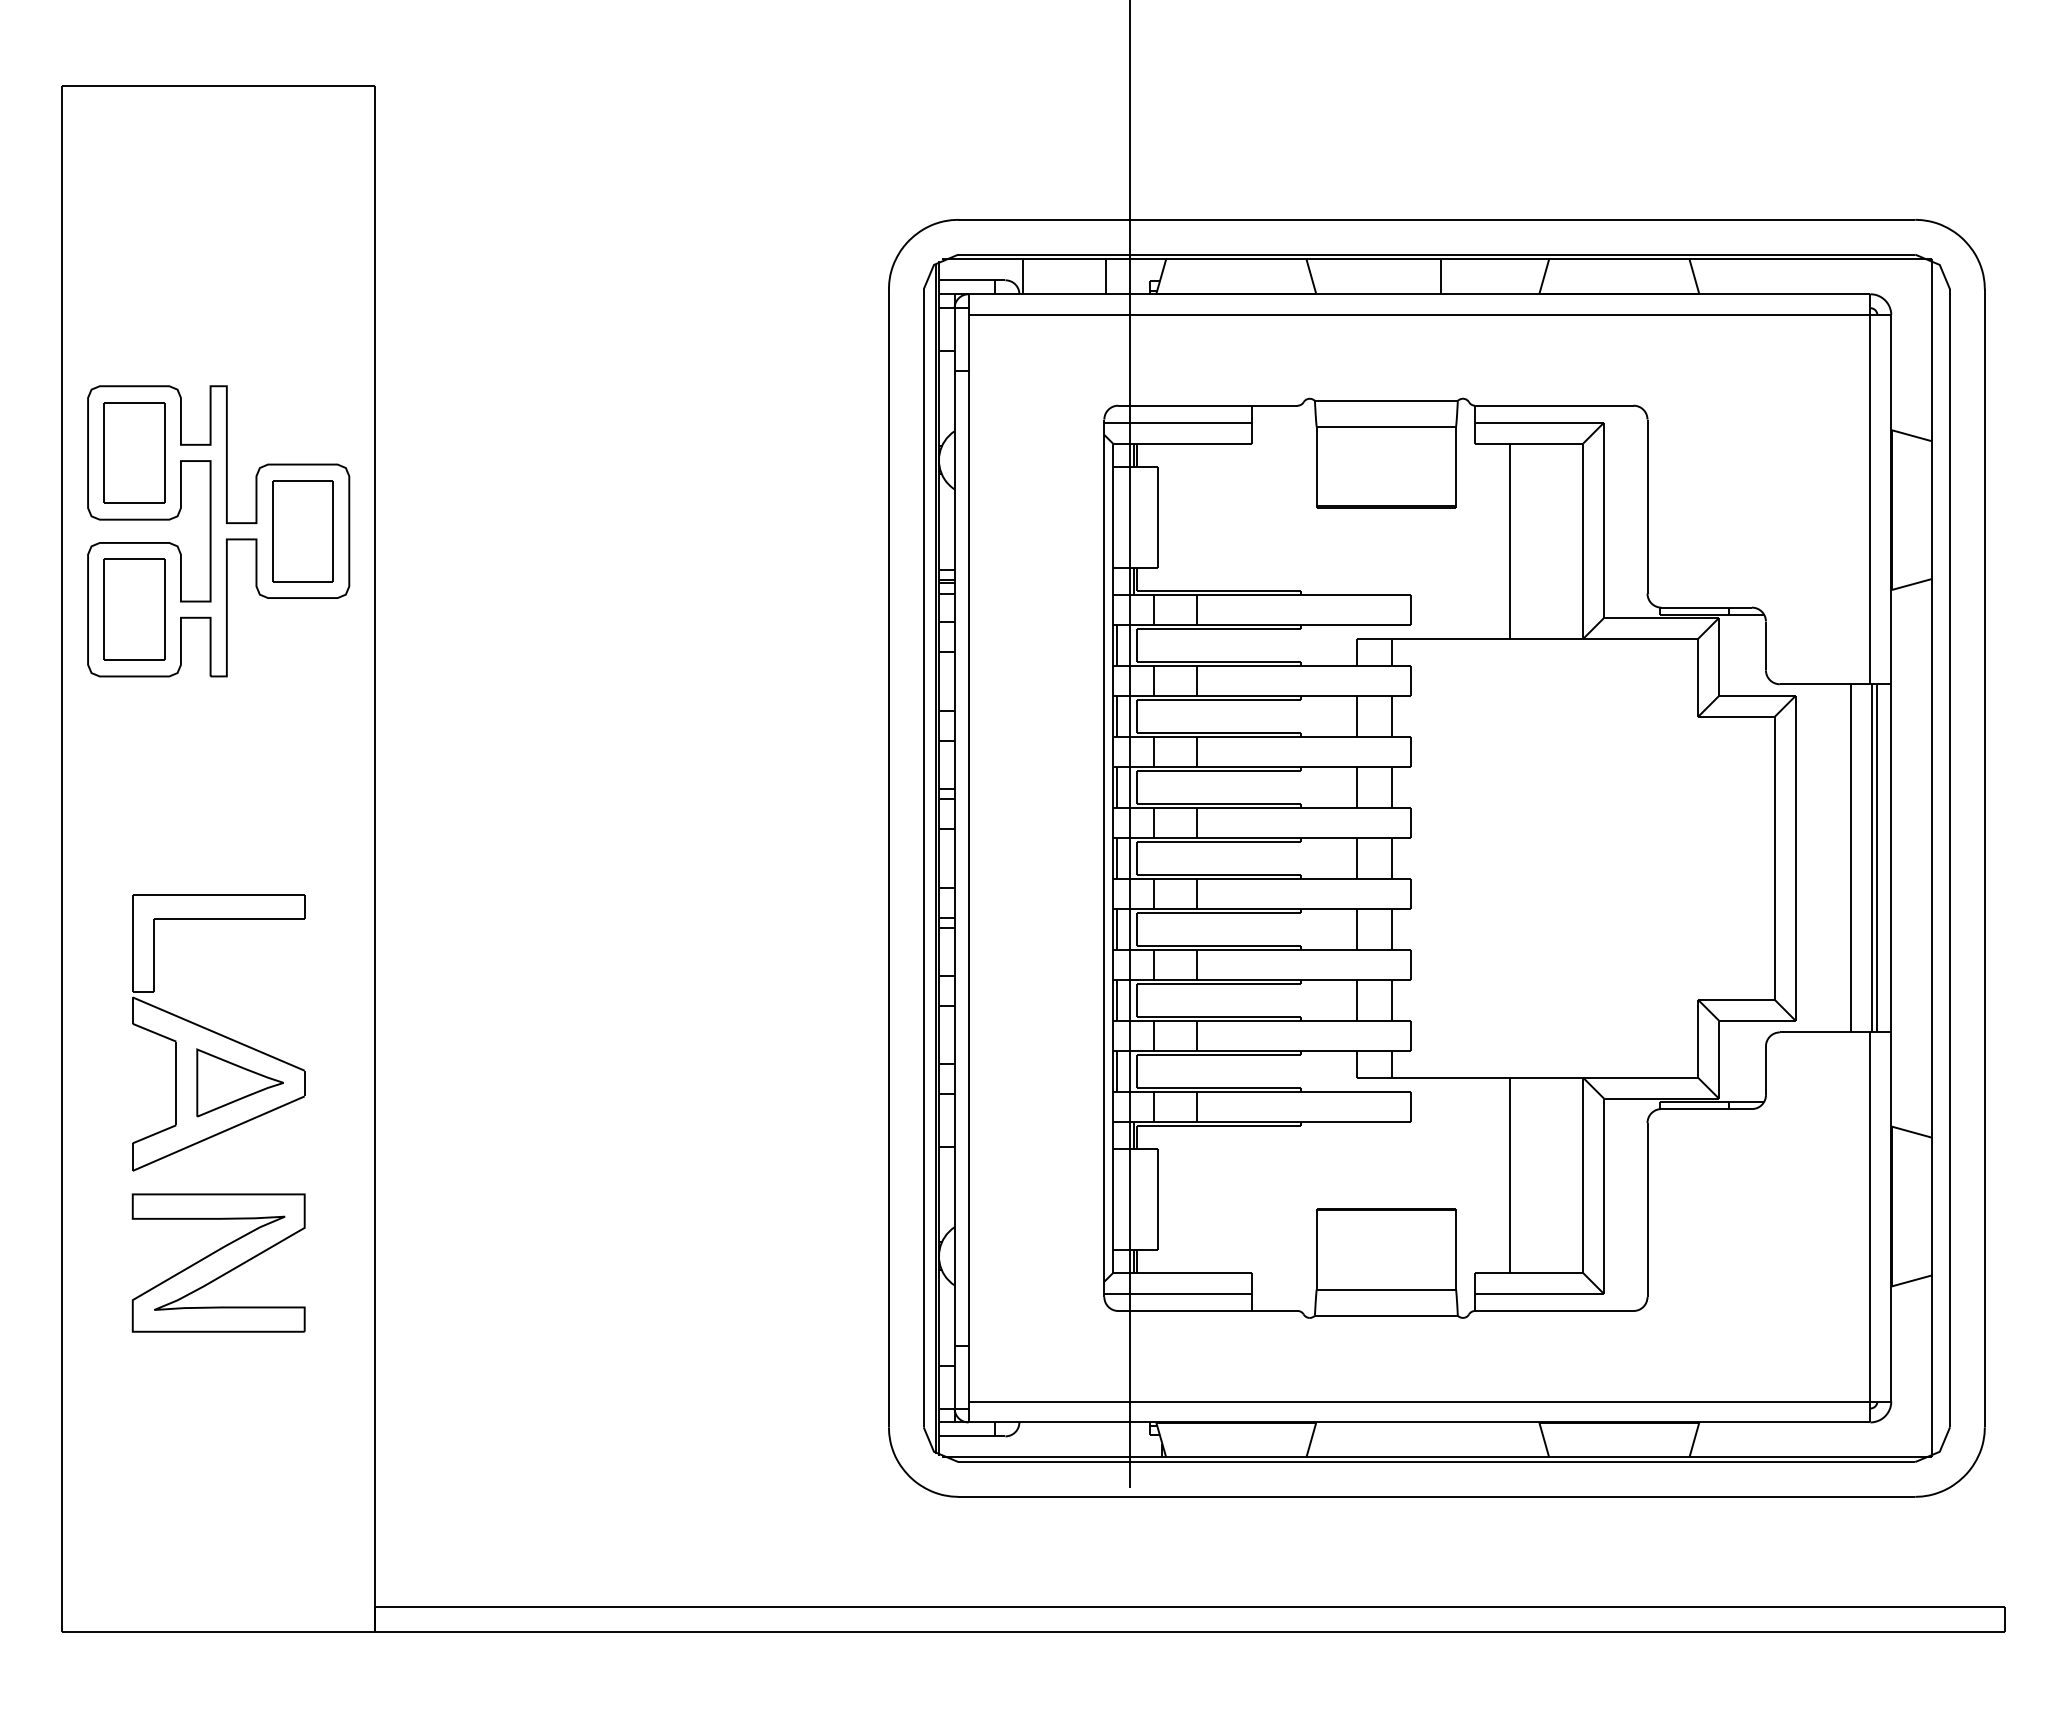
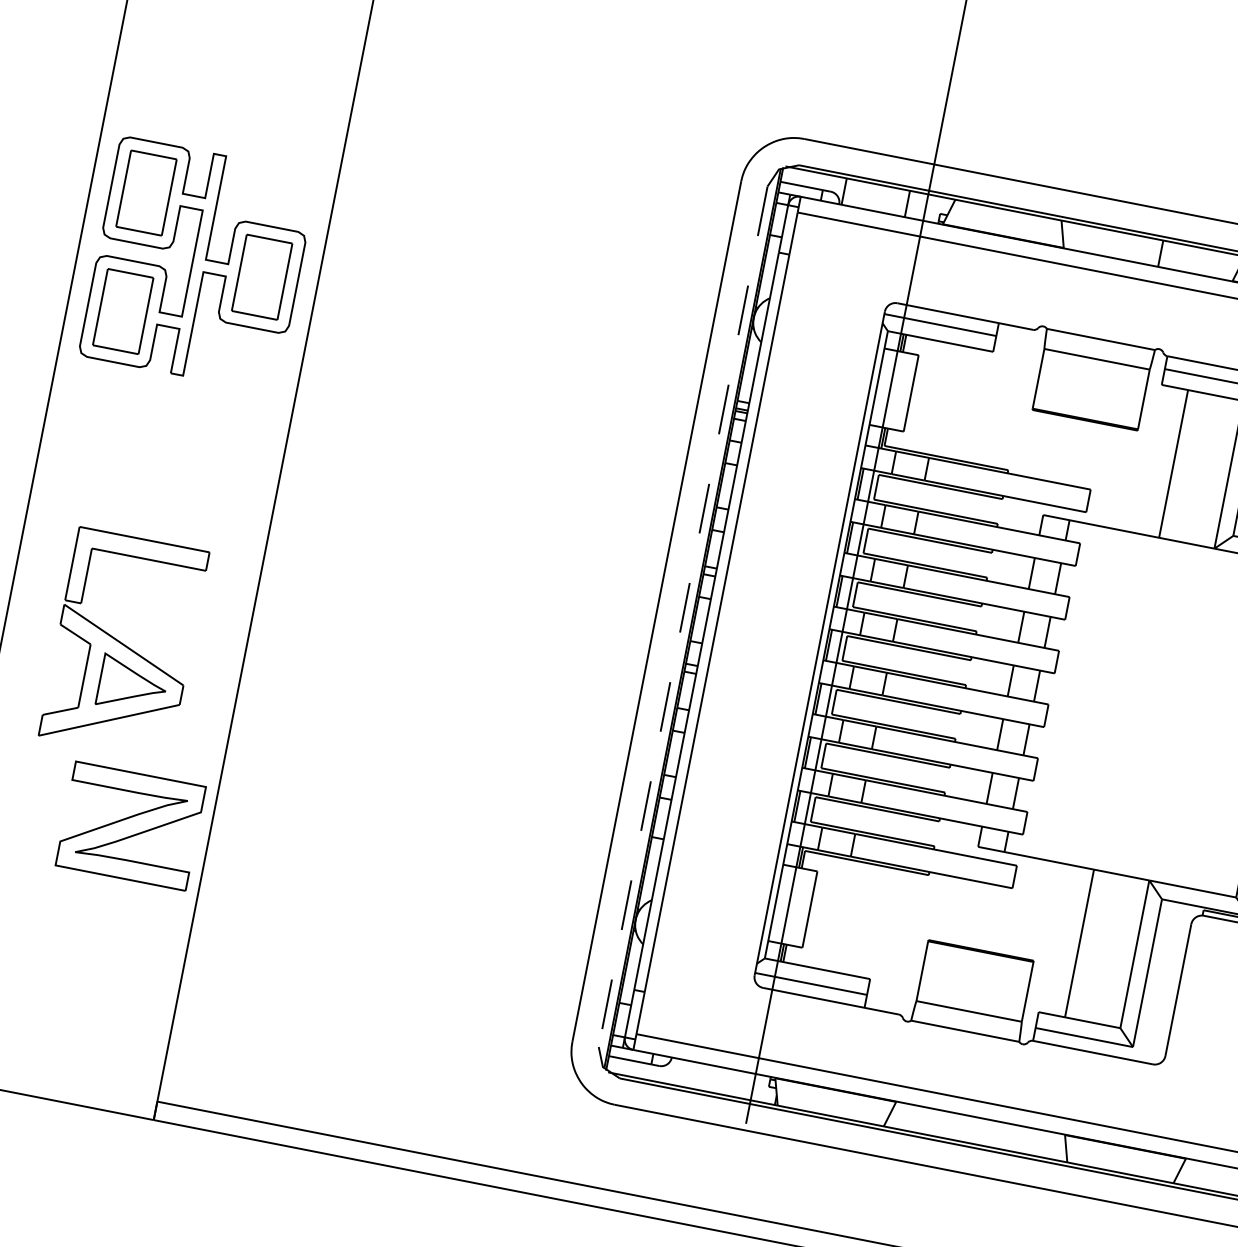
line: (923, 858) -> (682, 616), solid -> dashed
part: (218, 1262) -> (130, 825), moved

